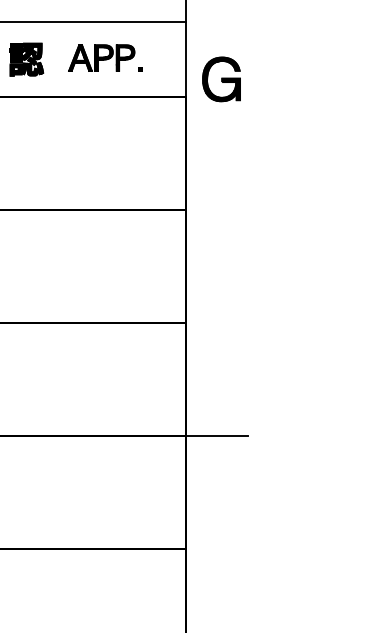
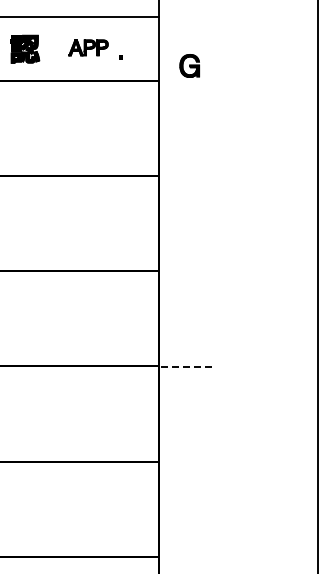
part: (101, 57) -> (88, 47), size x0.7
part: (221, 78) -> (189, 65), size x0.6
line: (216, 436) -> (185, 366), solid -> dashed

